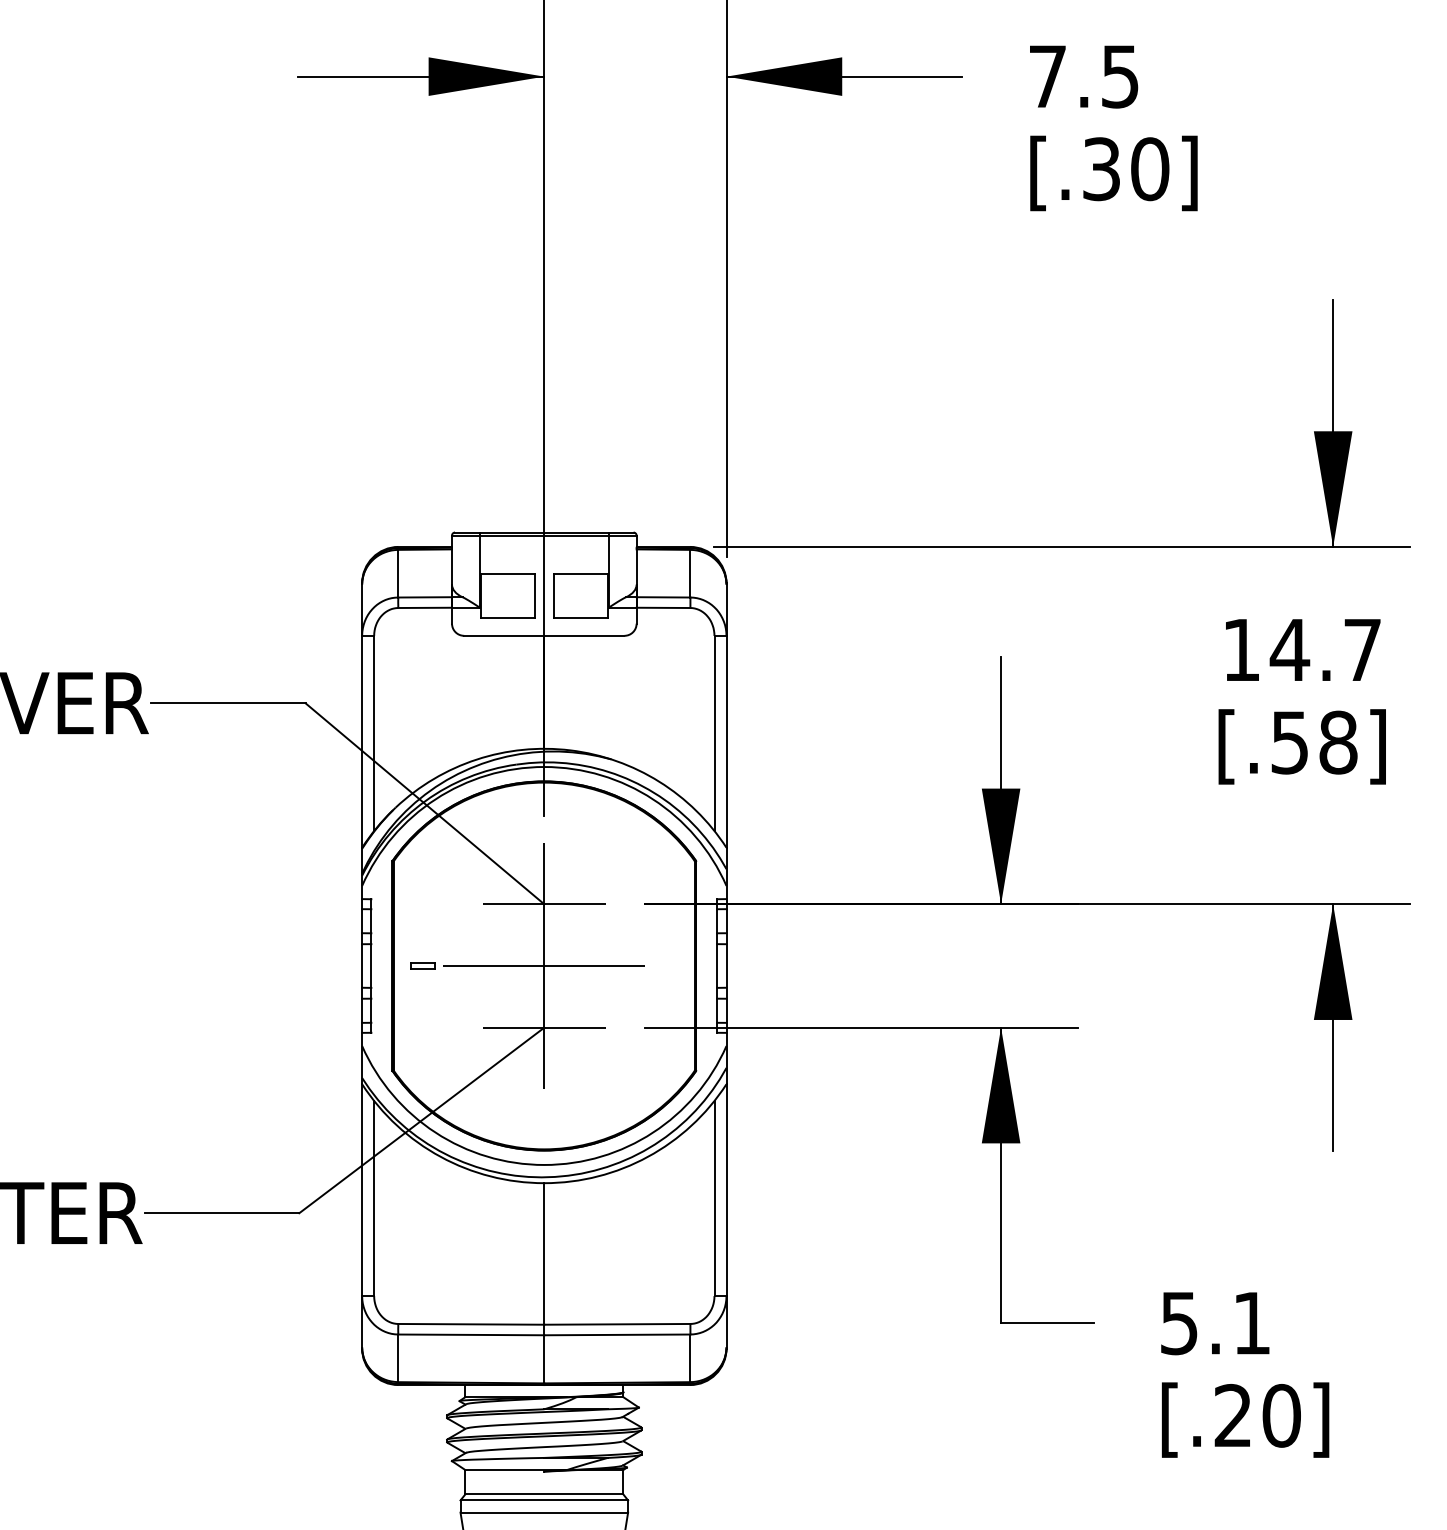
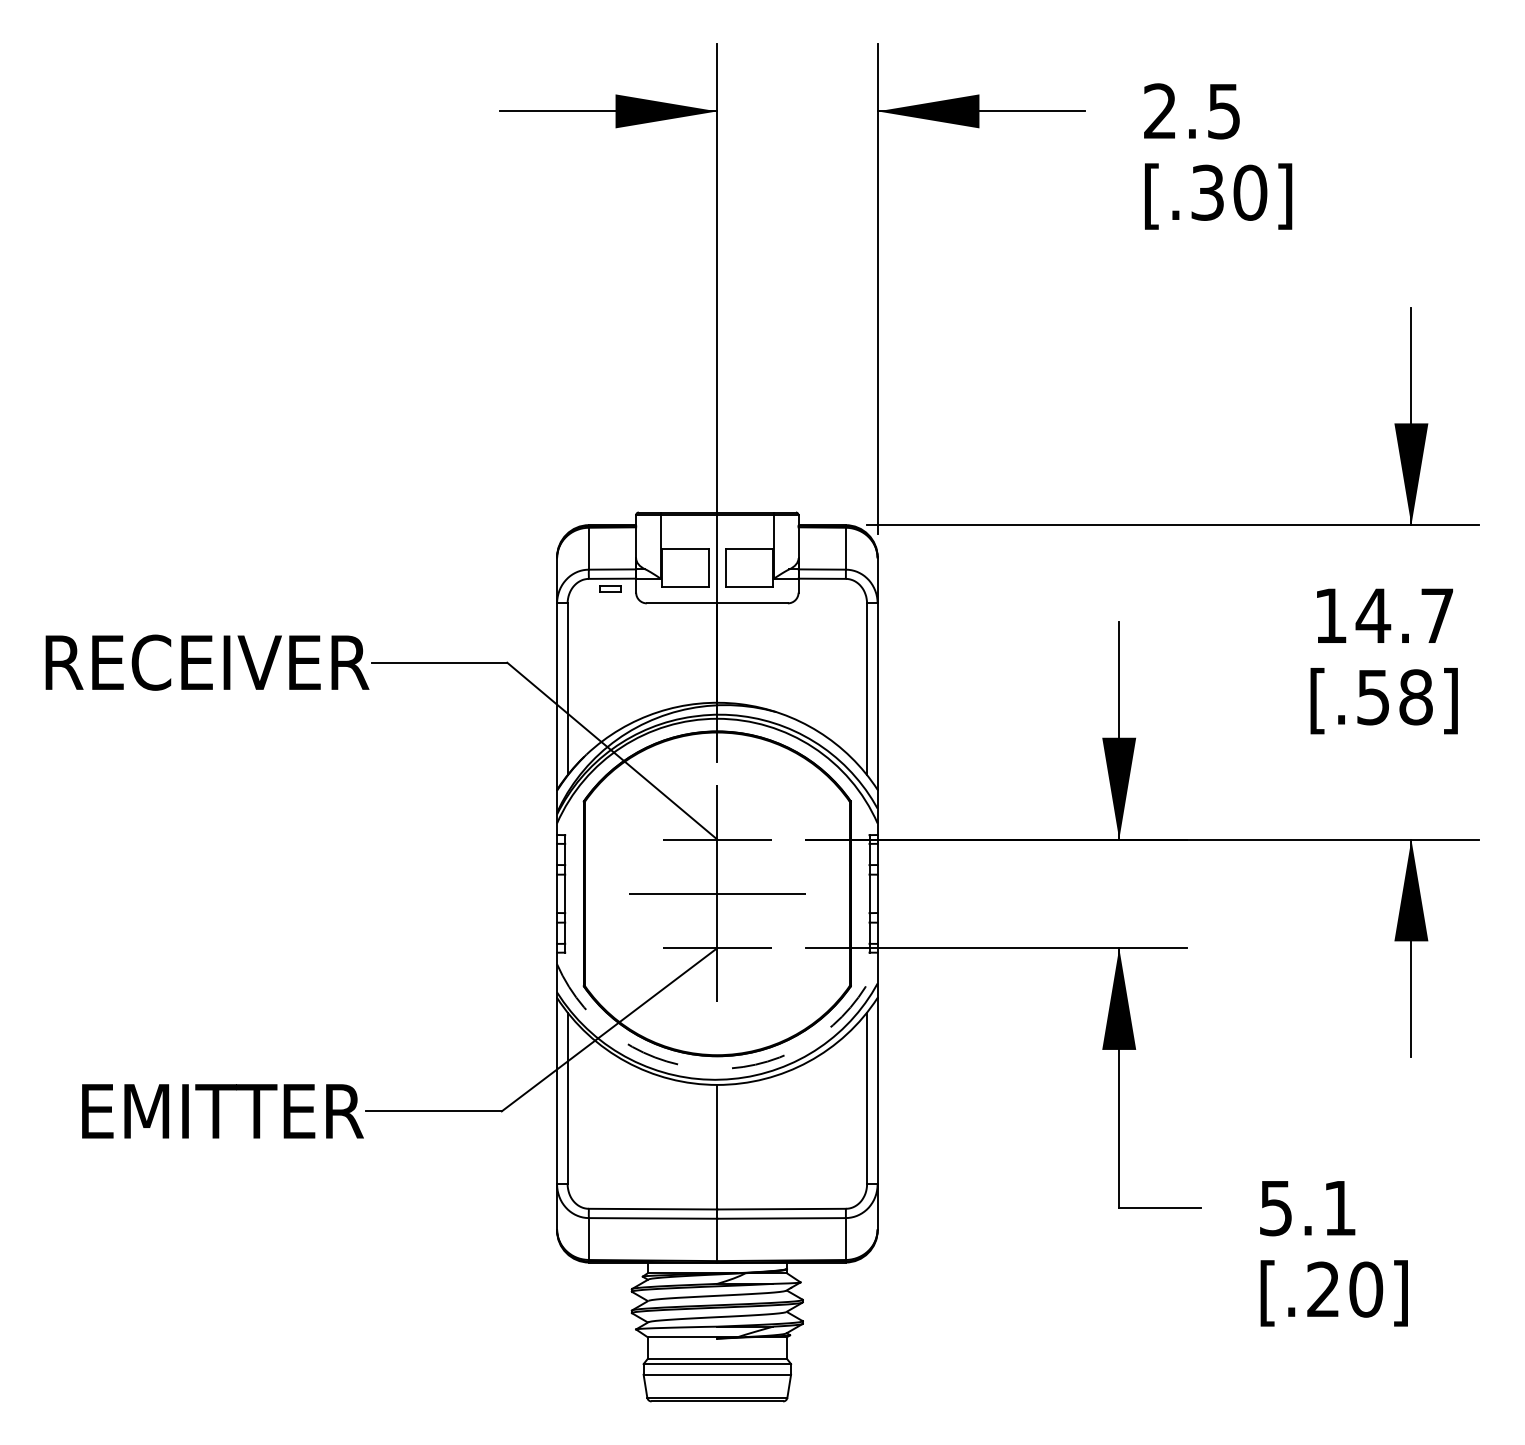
text: (1046, 75) -> (1159, 110), 7.5 -> 2.5
part: (422, 965) -> (610, 588), moved
arc: (544, 1164) -> (717, 1068), solid -> dashed

